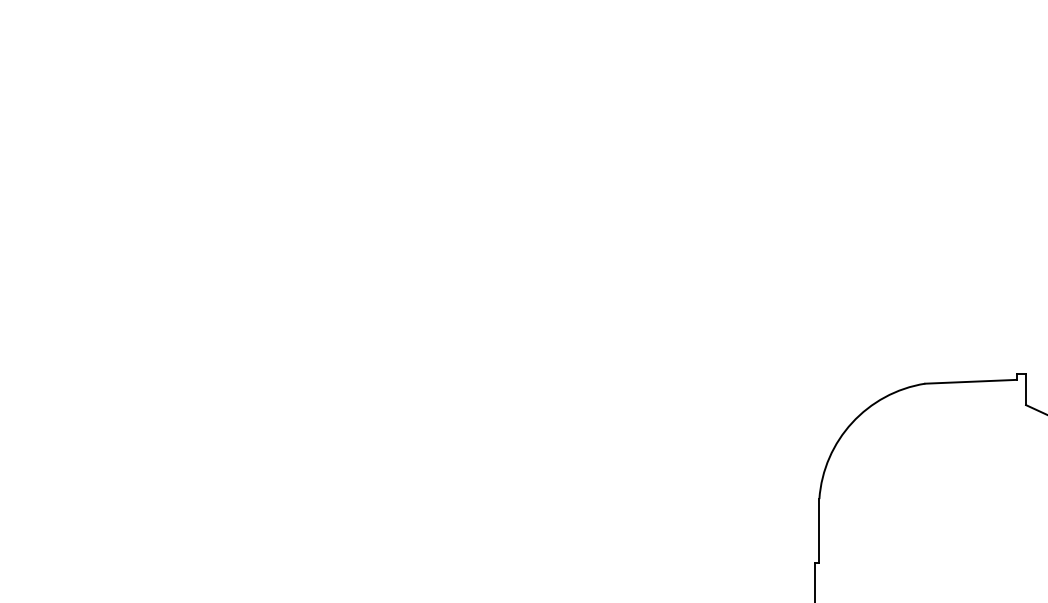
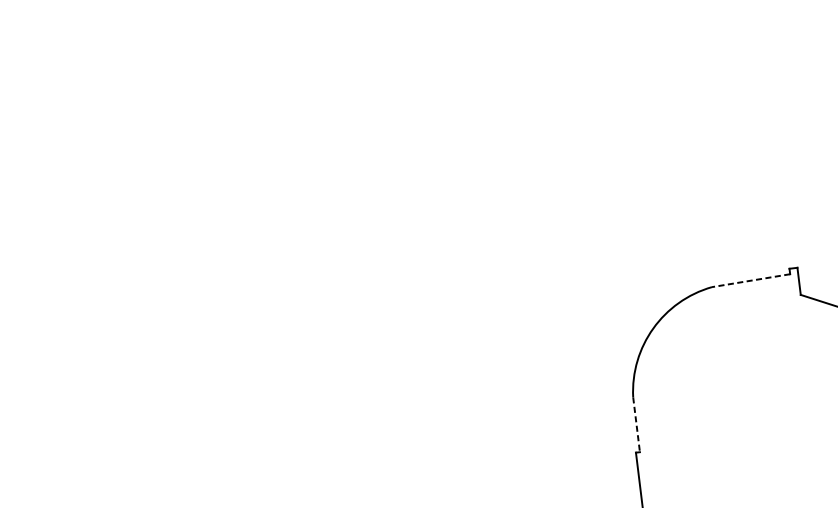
line: (971, 381) -> (751, 280), solid -> dashed
line: (819, 530) -> (636, 424), solid -> dashed

